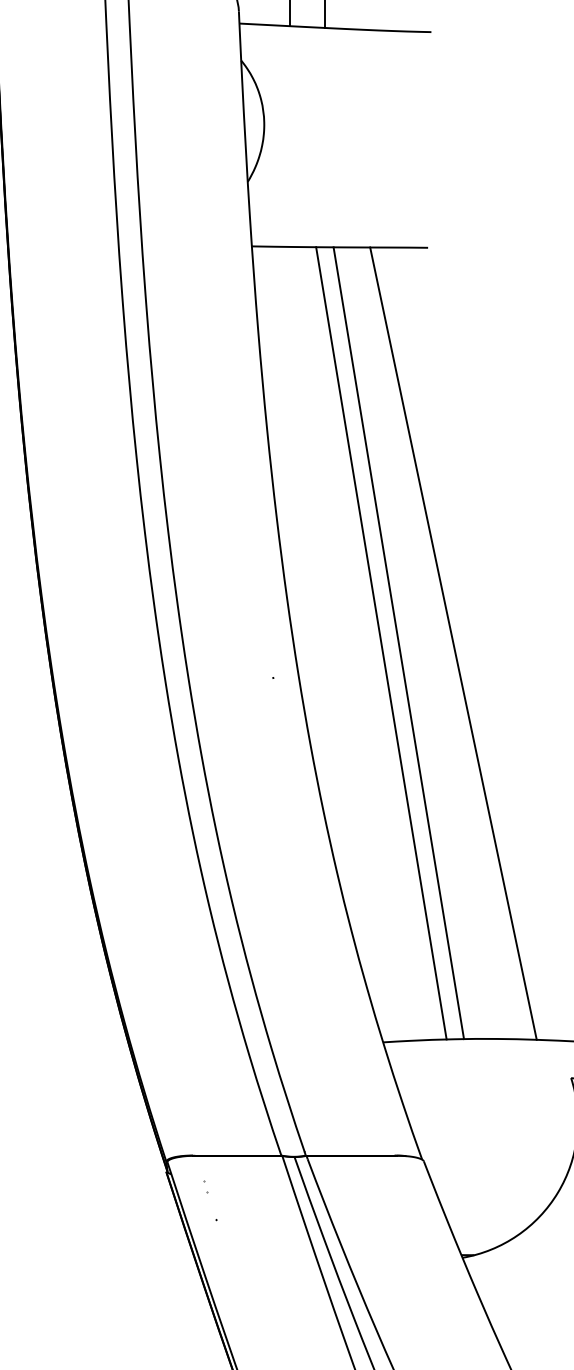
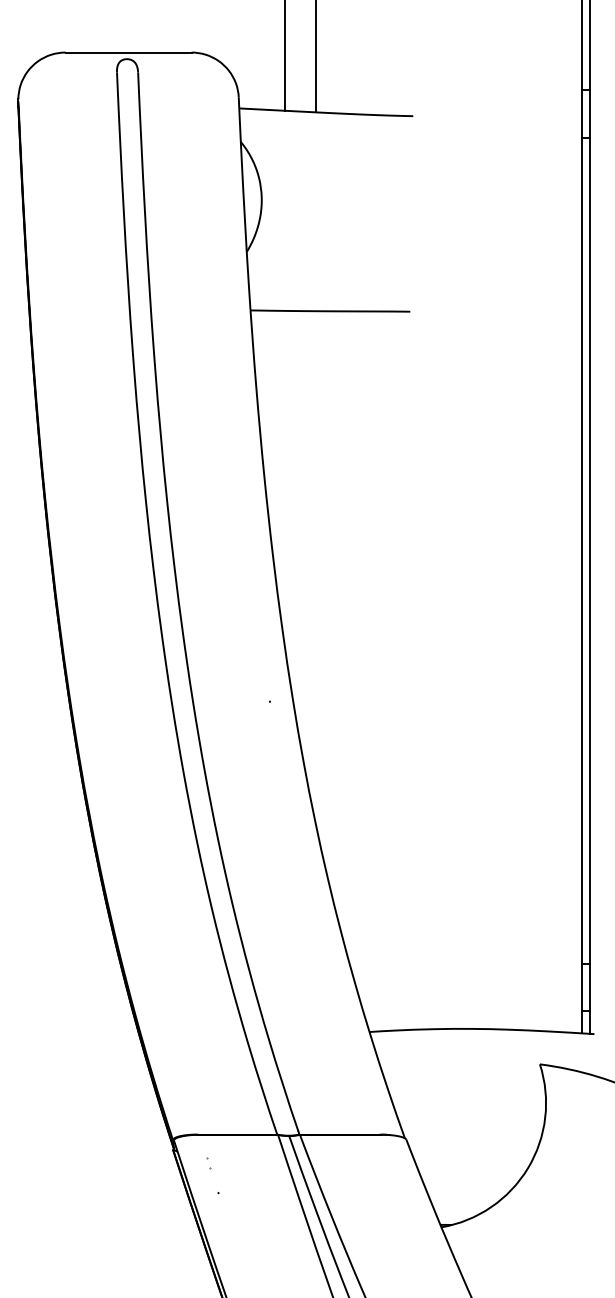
line: (380, 643) -> (367, 670), removed
line: (398, 643) -> (383, 670), removed
line: (452, 643) -> (432, 670), removed

